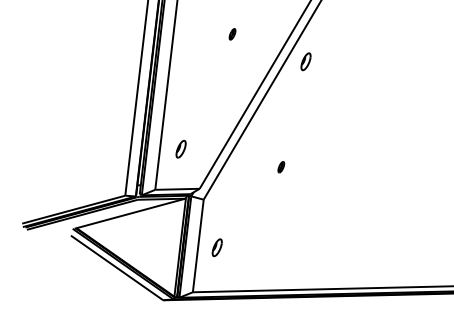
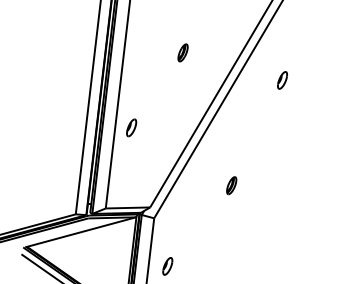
part: (232, 34) -> (183, 53), size x1.6
part: (305, 61) -> (282, 80), moved
part: (180, 148) -> (131, 127), moved
part: (281, 167) -> (232, 186), size x1.6

